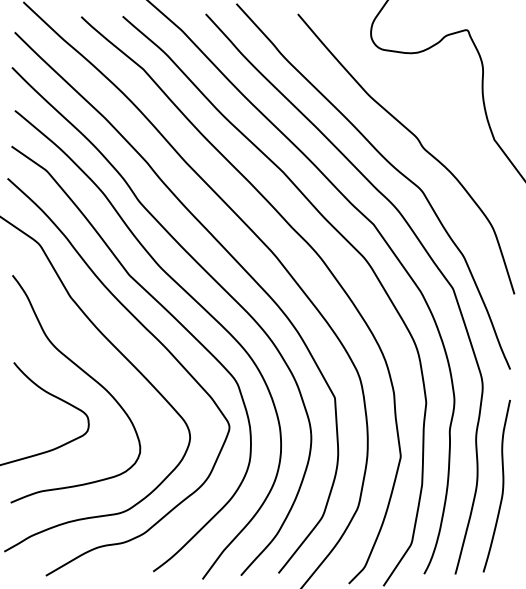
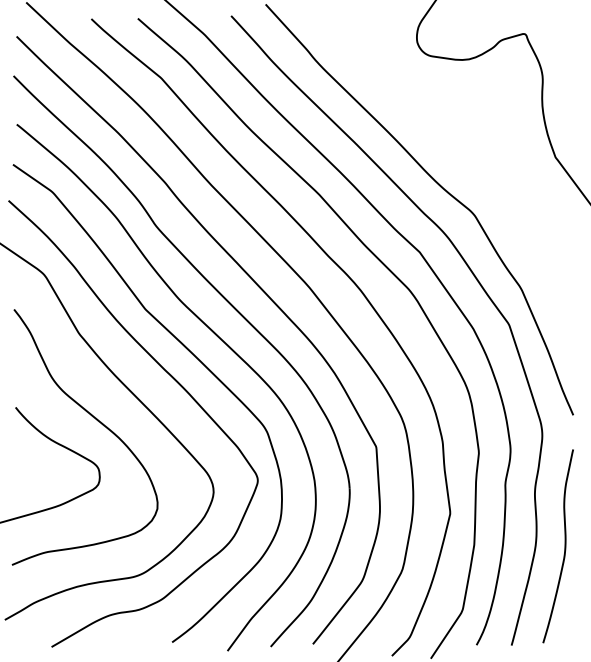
curve: (420, 145) -> (472, 163), removed

